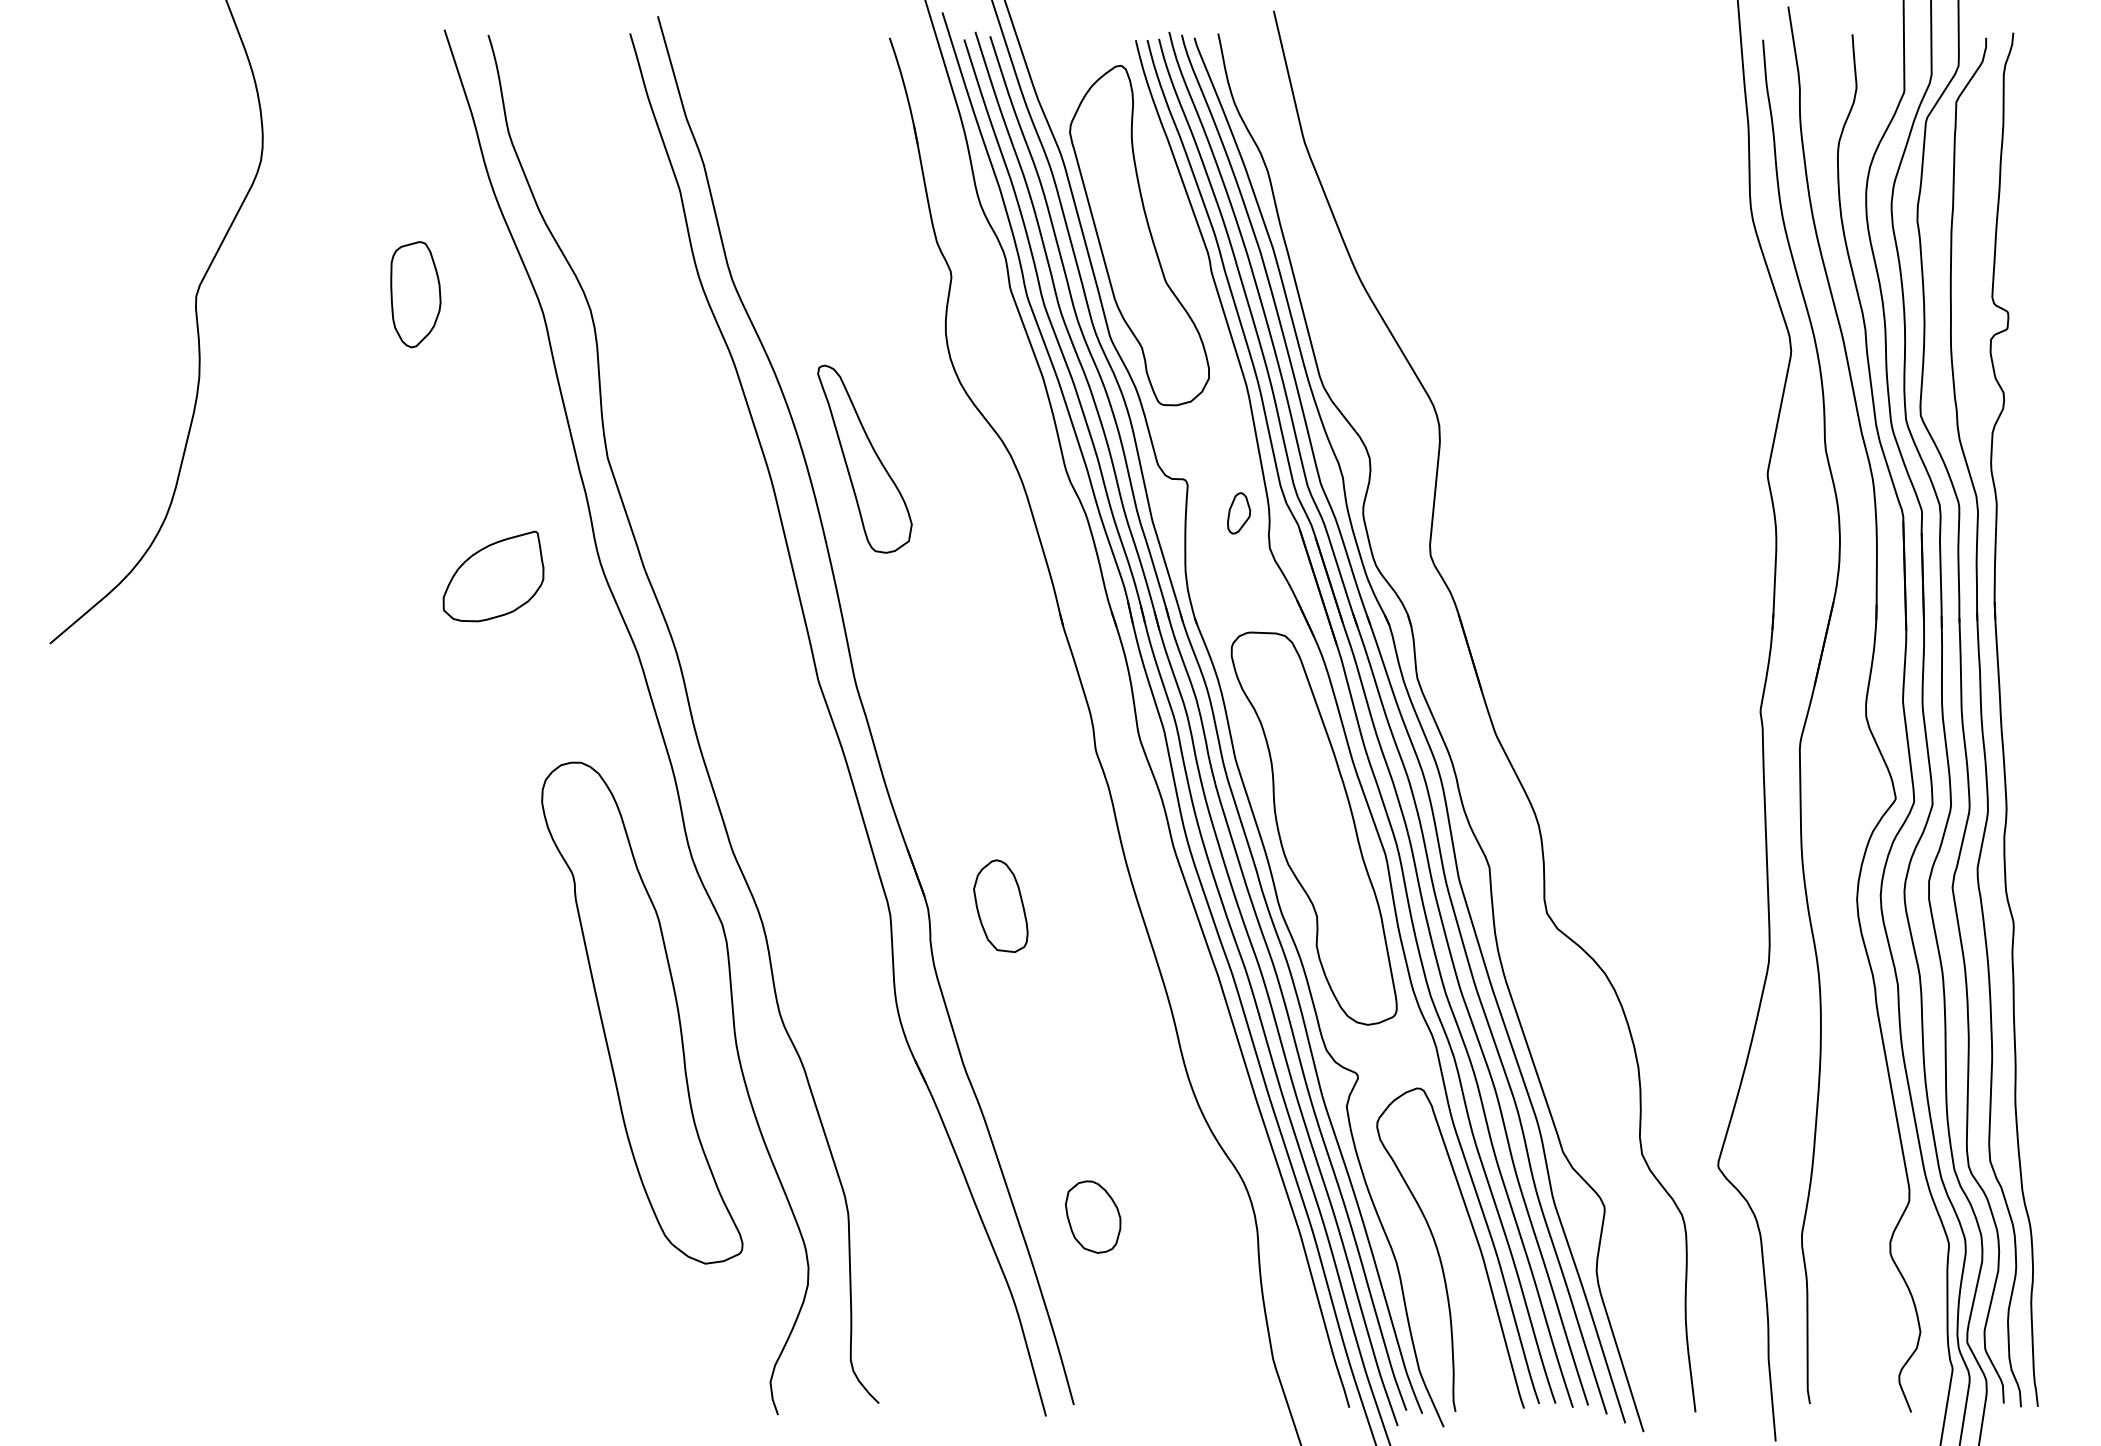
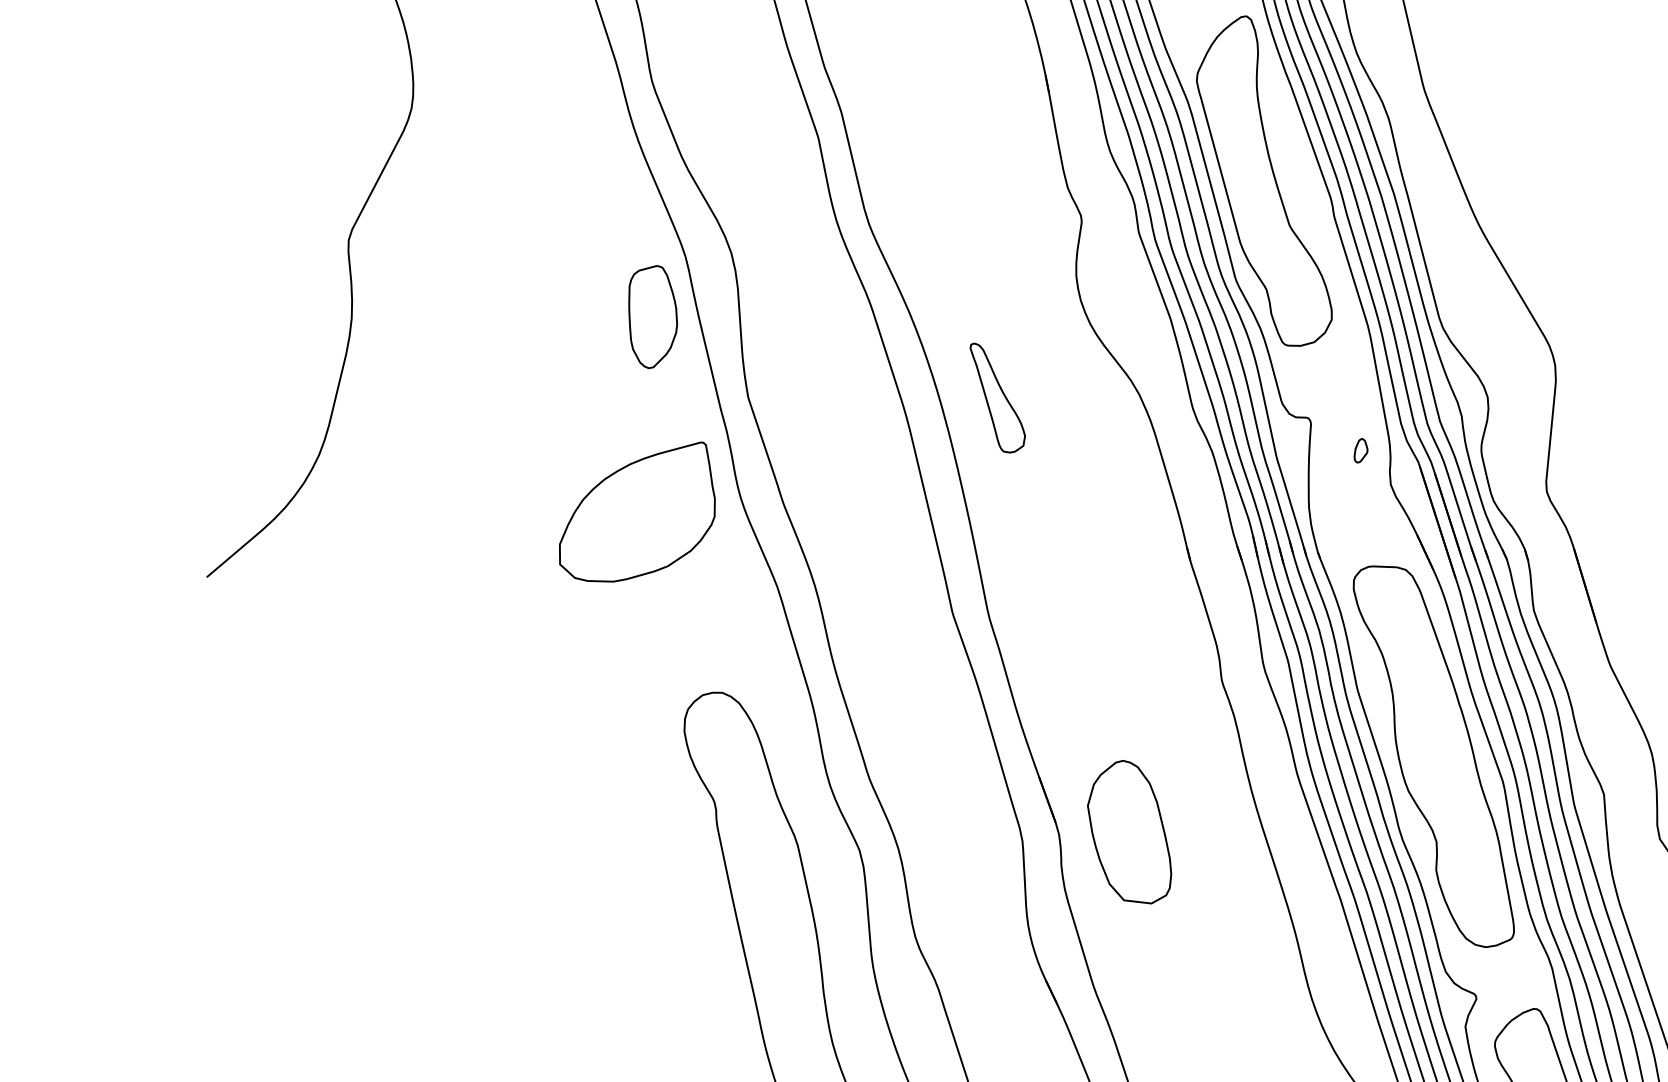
part: (415, 294) -> (652, 316), moved
part: (864, 458) -> (997, 397), size x0.6
part: (1239, 513) -> (1361, 450), size x0.6
part: (493, 576) -> (637, 512), size x1.6
part: (1000, 905) -> (1129, 831), size x1.6

